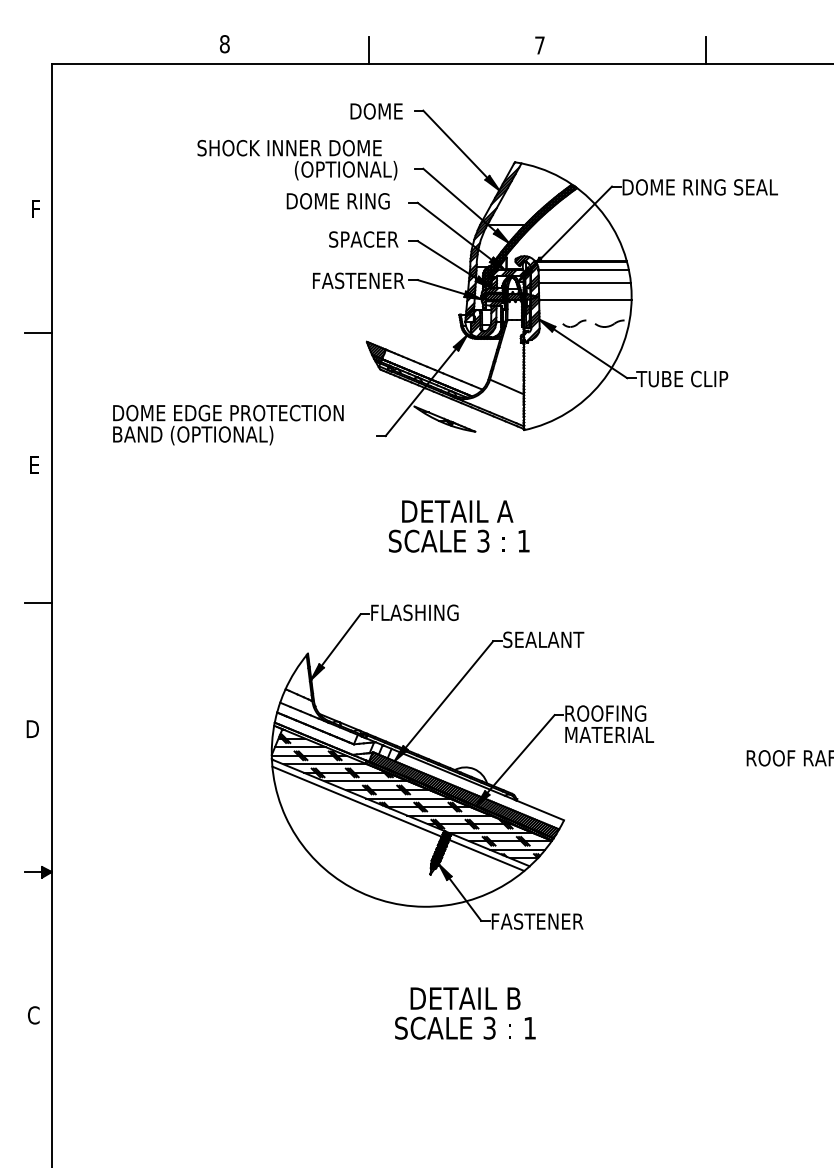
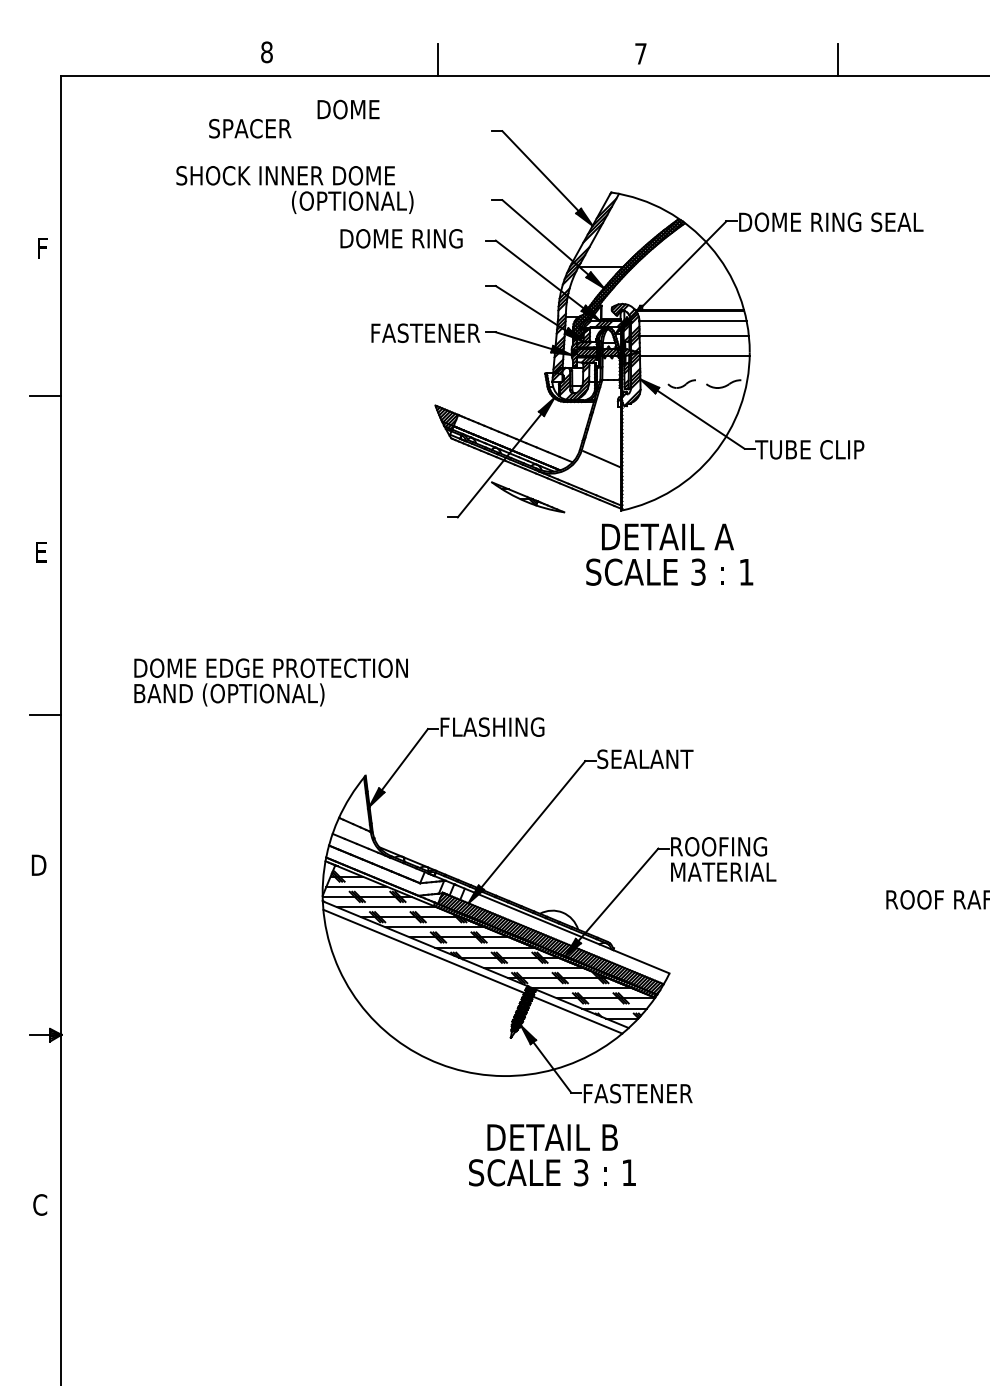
text: (376, 111) -> (348, 109), moved
text: (297, 160) -> (295, 190), moved
text: (363, 239) -> (249, 128), moved
text: (228, 424) -> (271, 681), moved
text: (459, 526) -> (670, 554), moved
text: (465, 1013) -> (552, 1155), moved

